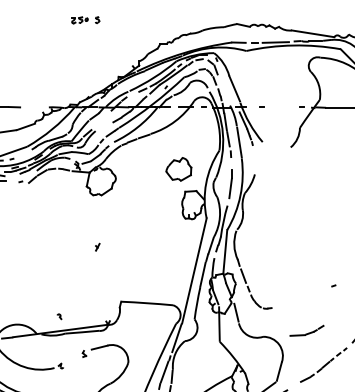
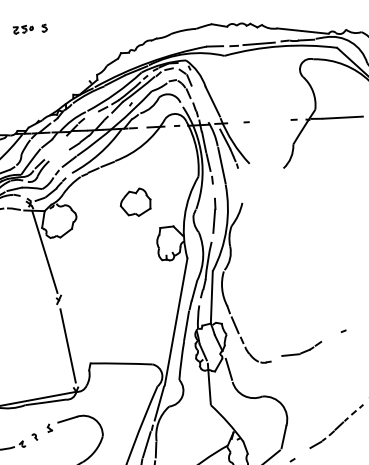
part: (178, 169) -> (135, 202), moved
line: (87, 206) -> (44, 251), added
line: (103, 285) -> (68, 345), added
part: (59, 316) -> (34, 436), moved
part: (306, 330) -> (301, 348), moved

